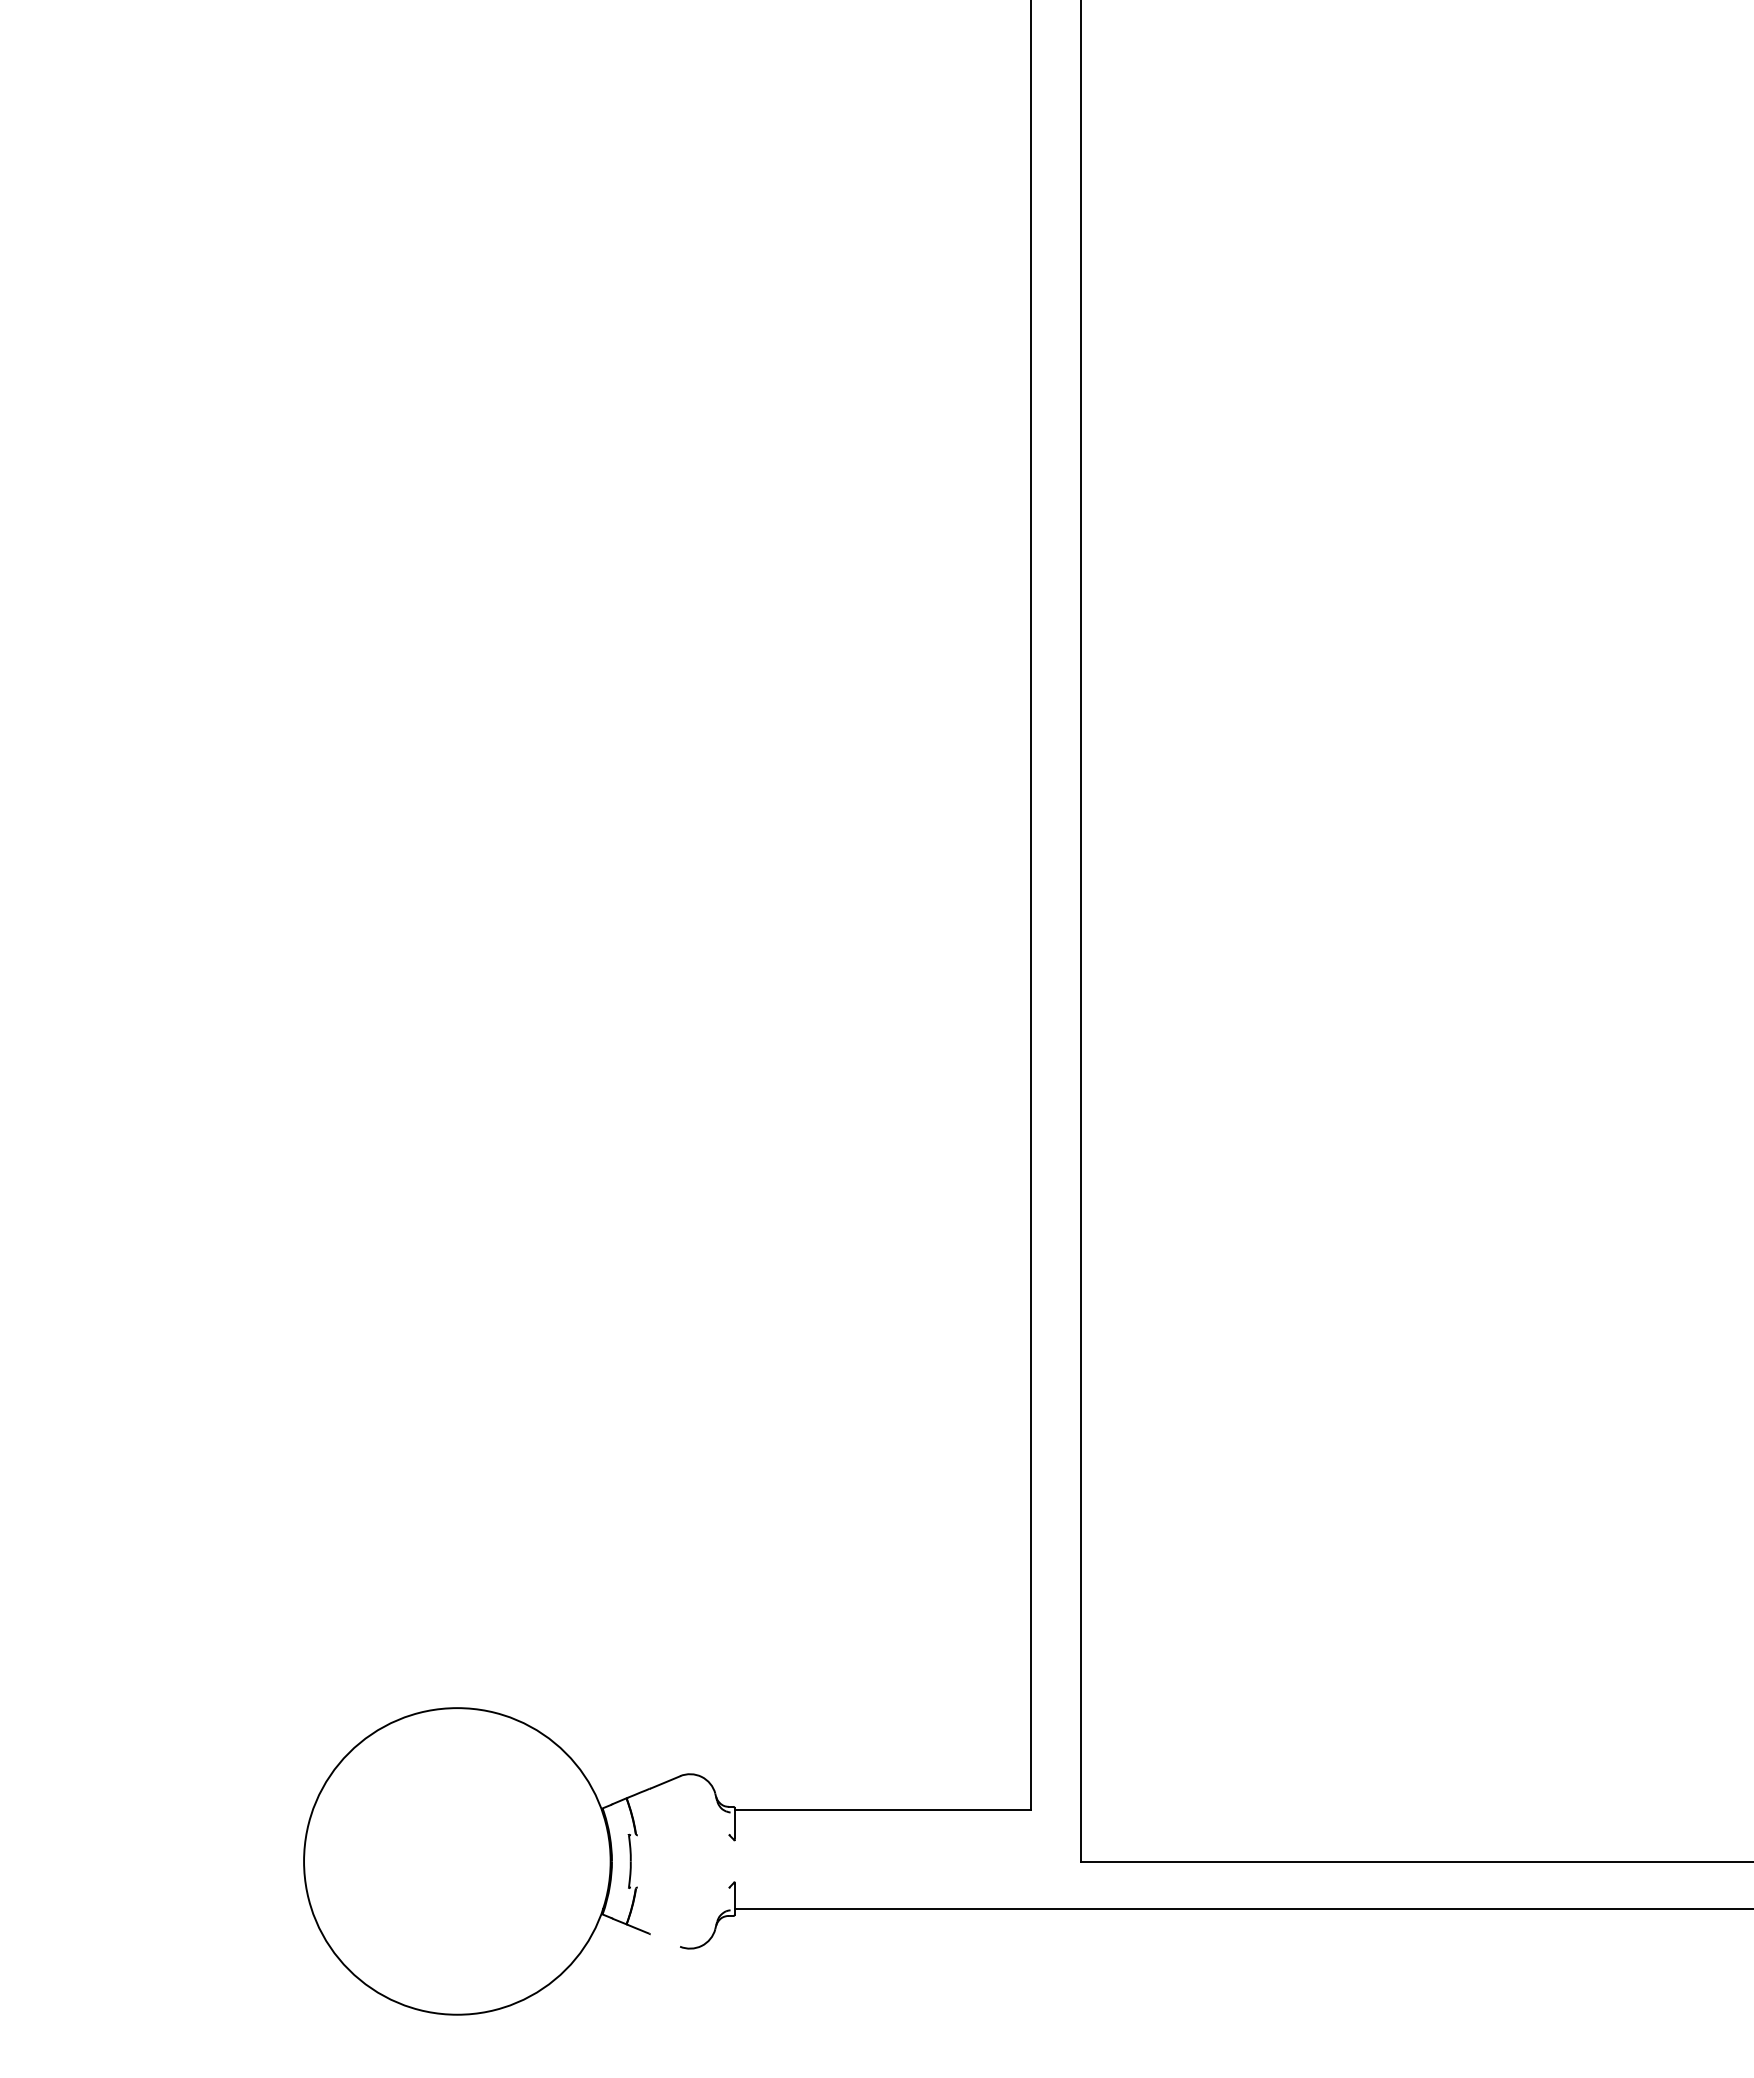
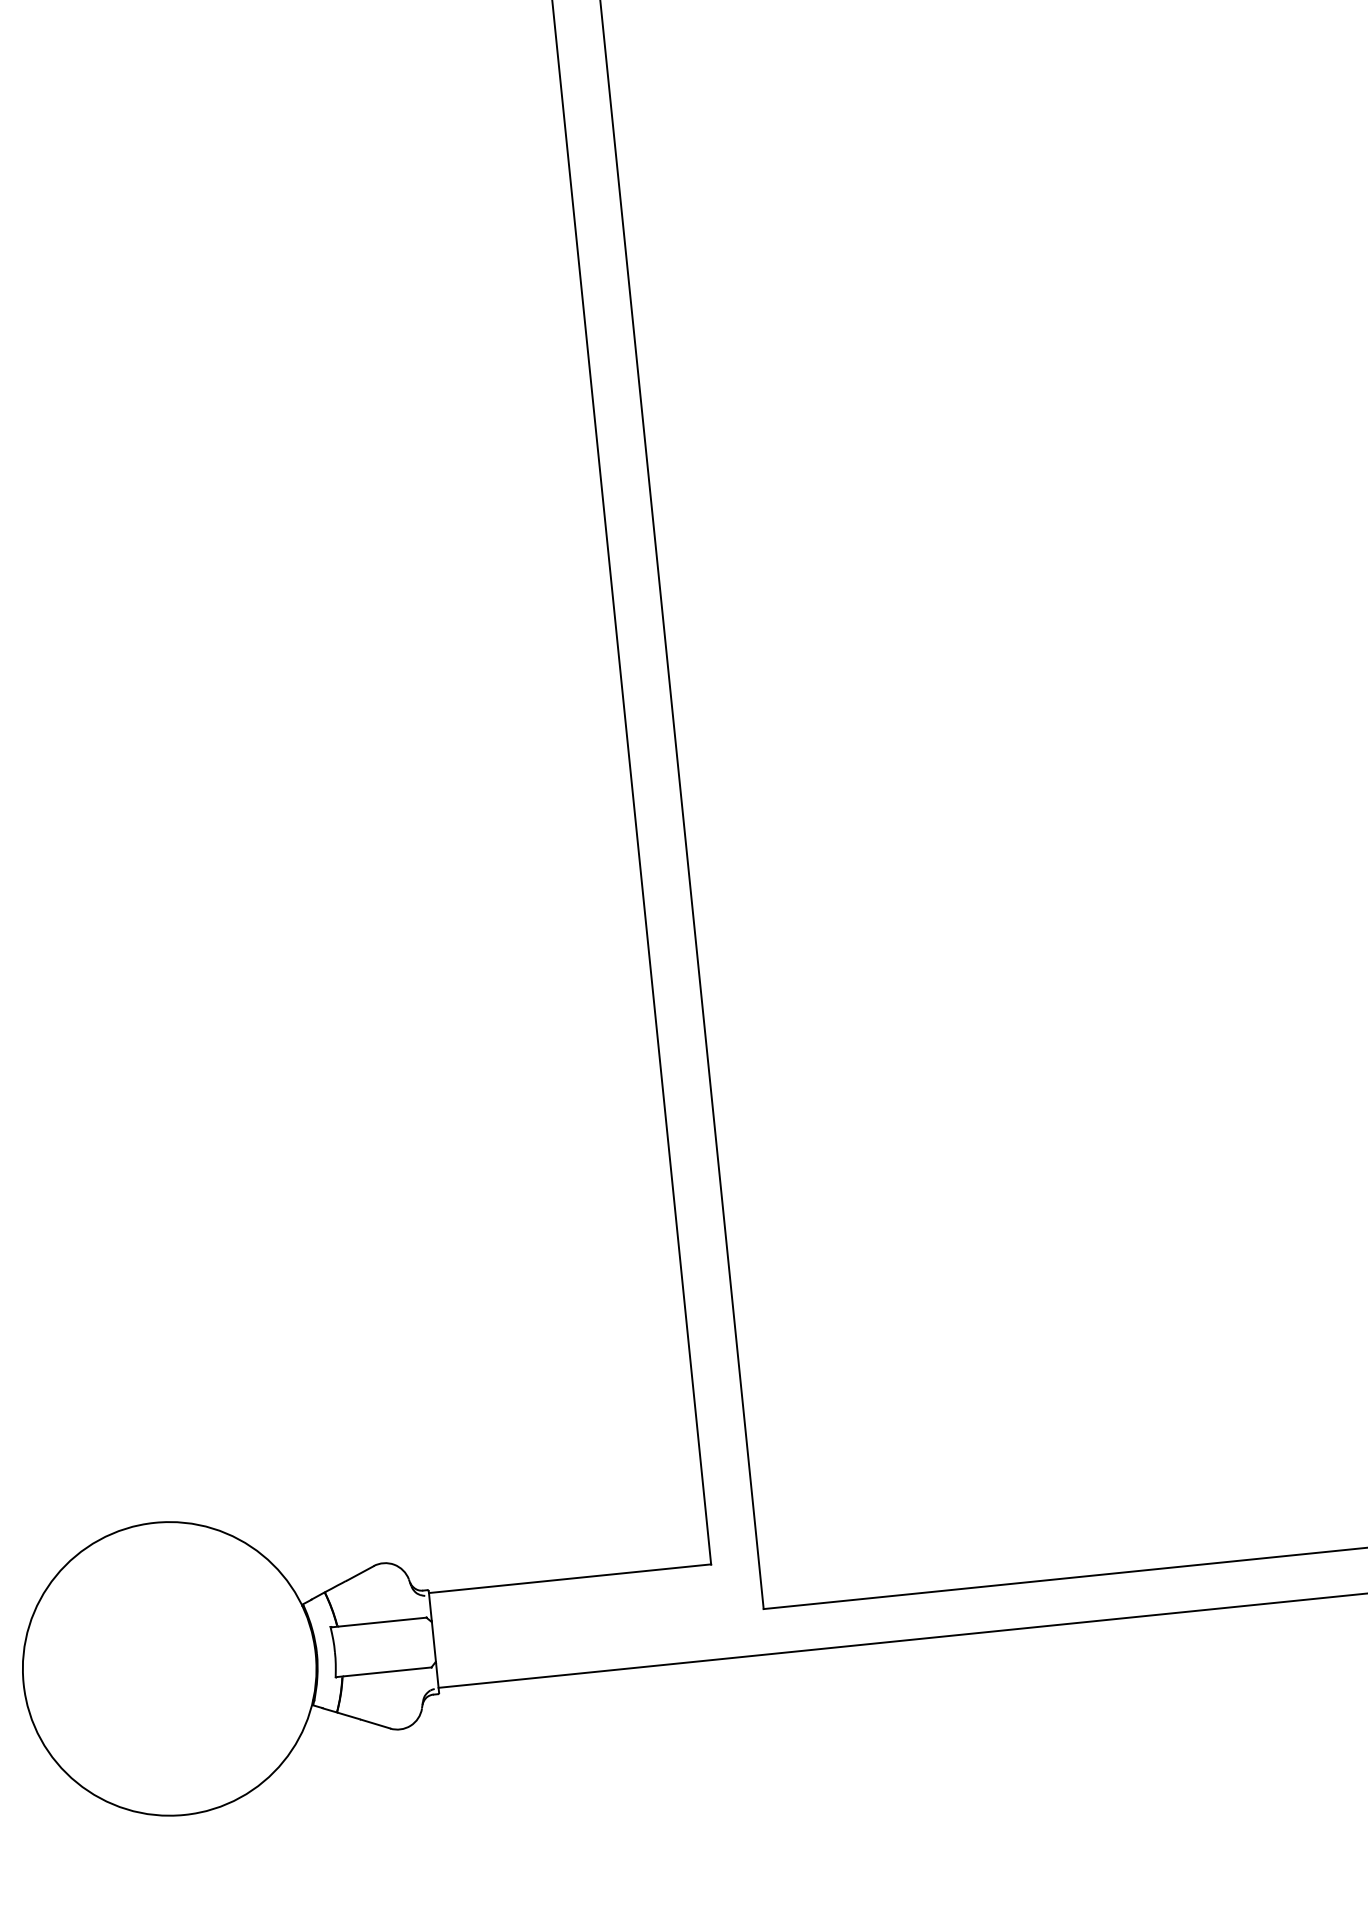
line: (680, 1835) -> (379, 1622), added
line: (734, 1861) -> (433, 1642), added
line: (680, 1887) -> (384, 1672), added
line: (665, 1940) -> (375, 1724), added

